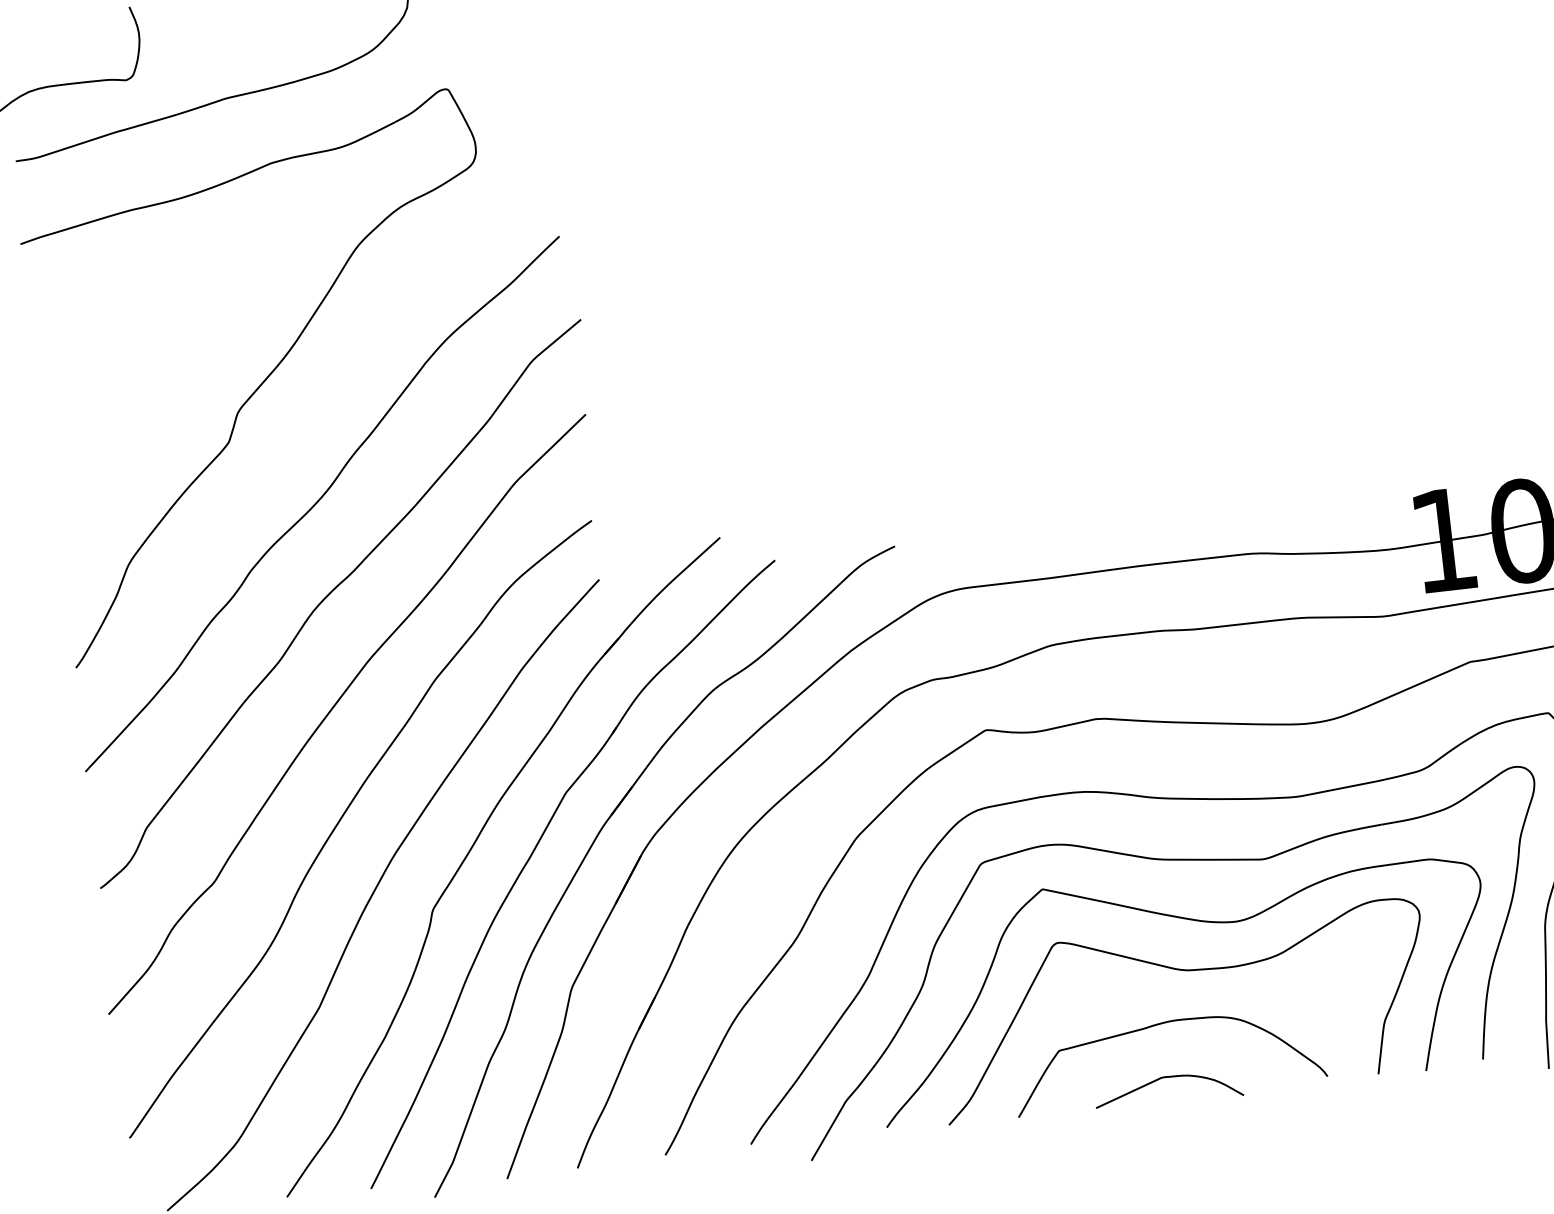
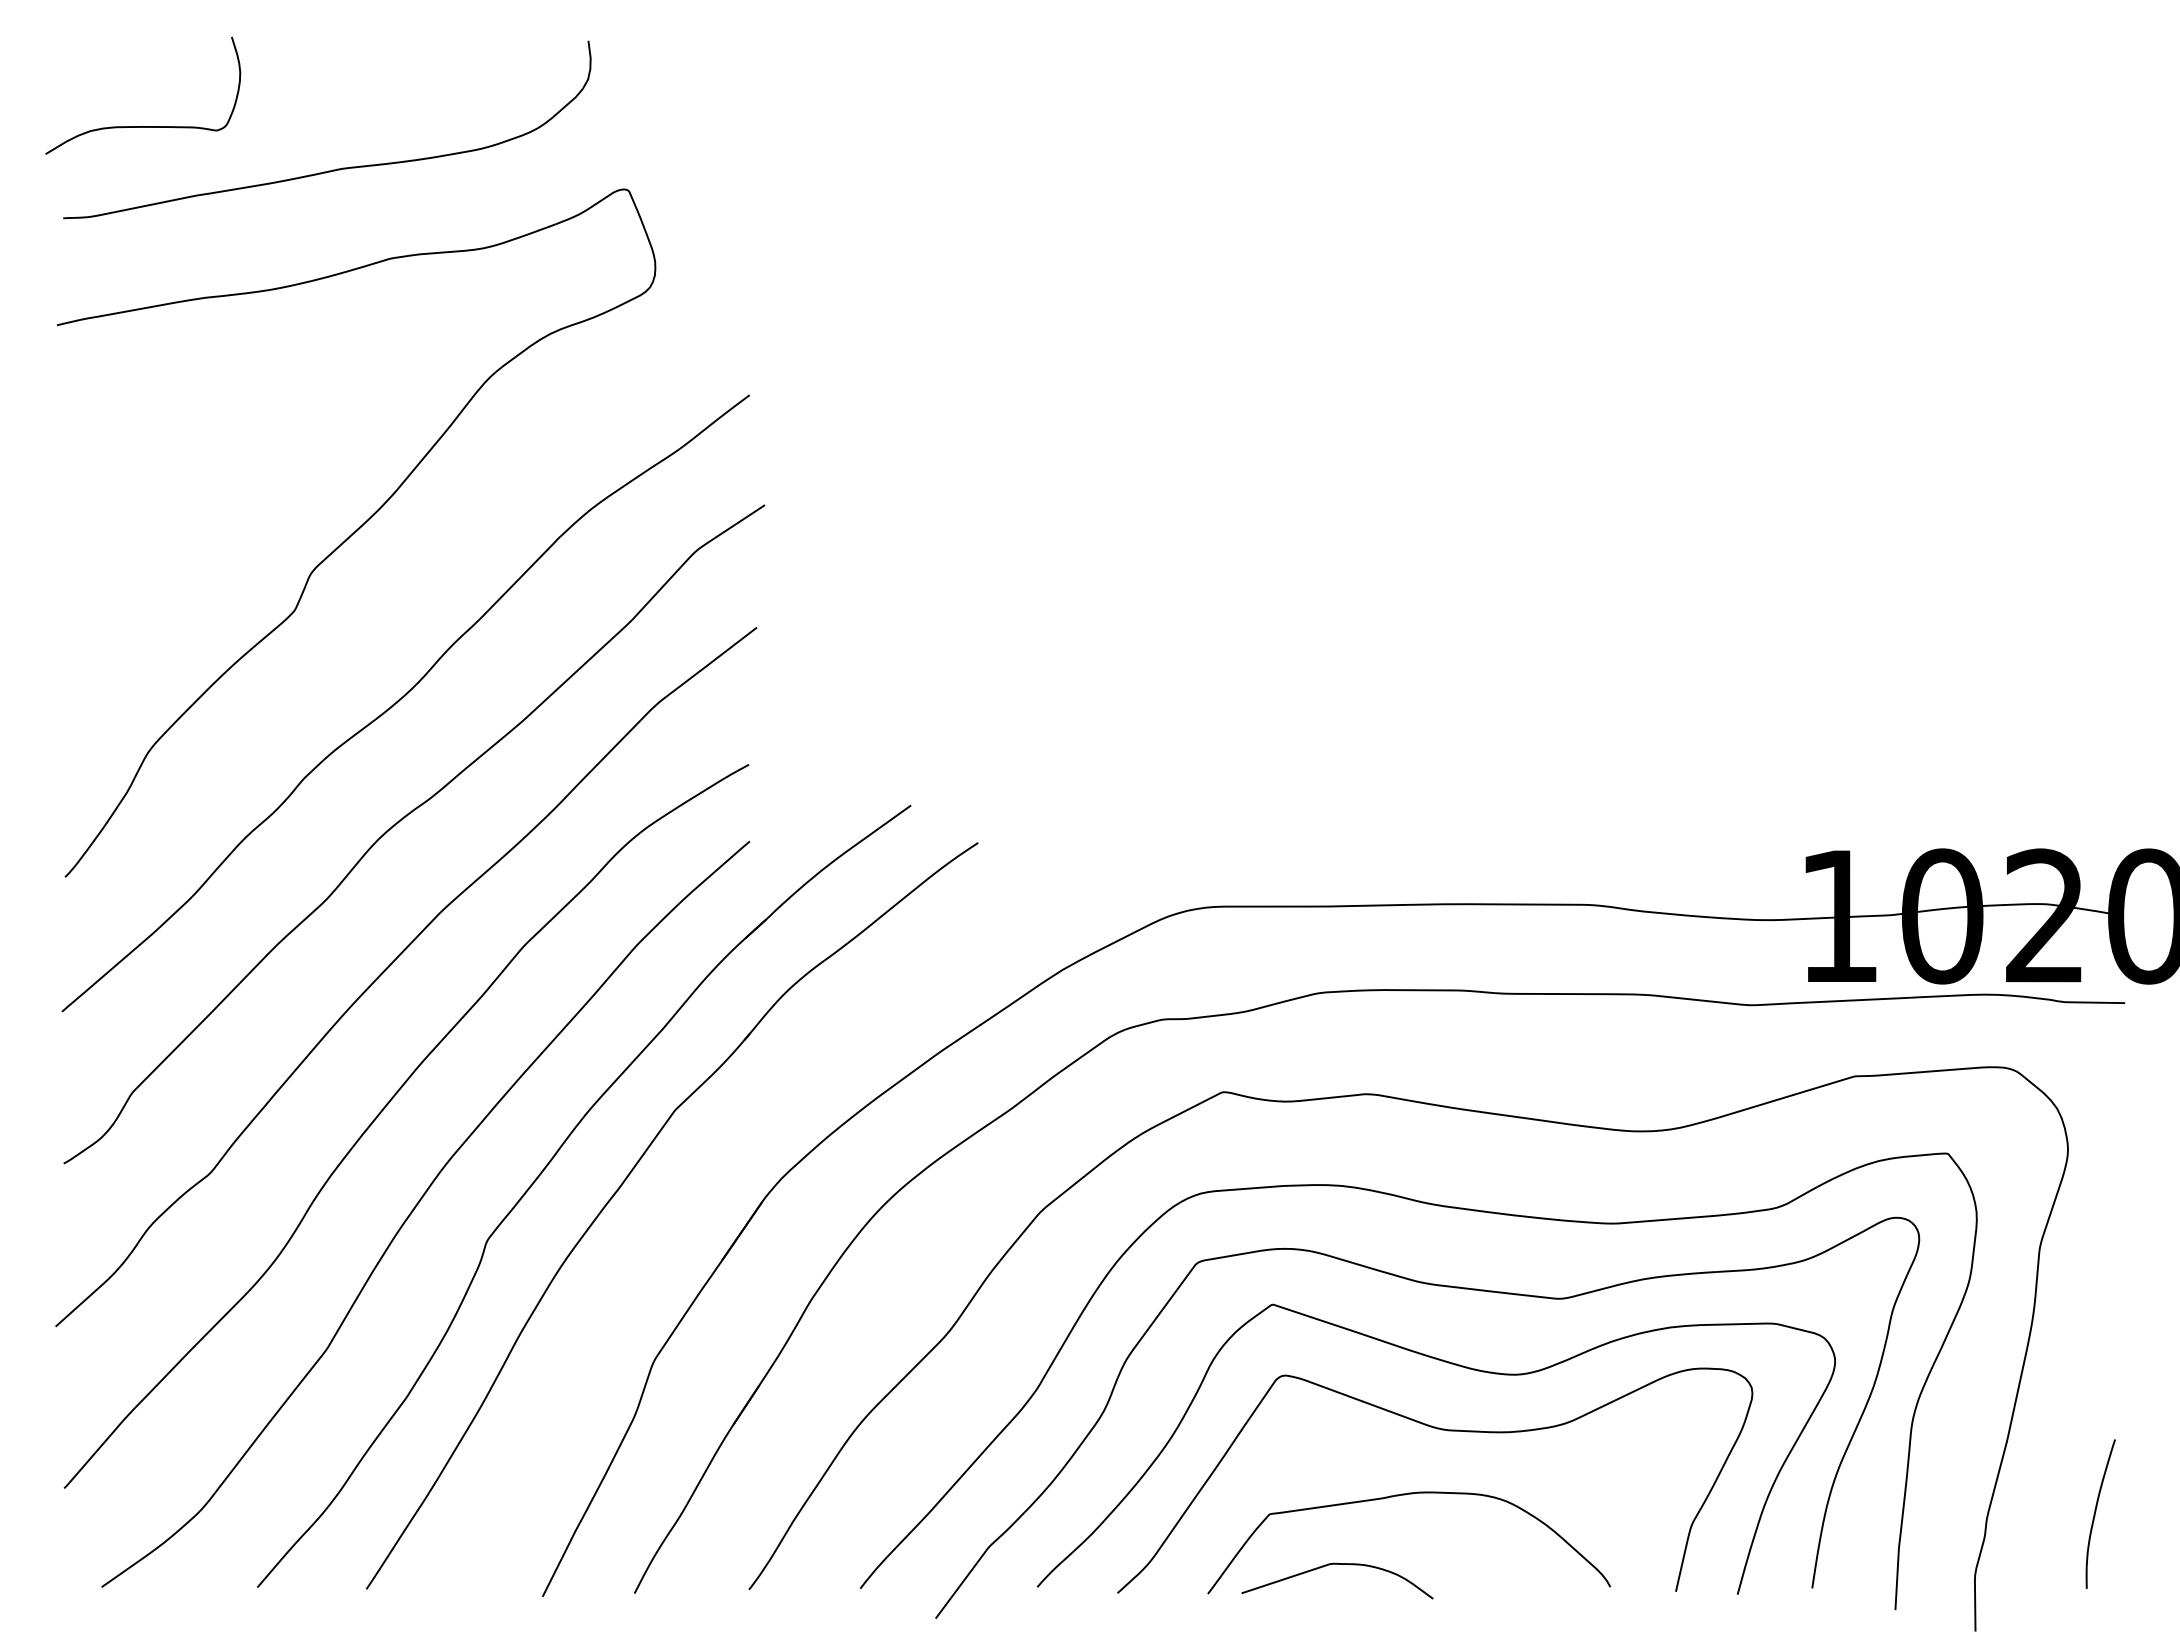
part: (600, 832) -> (713, 1166), removed
curve: (1167, 1077) -> (1337, 1564), moved

